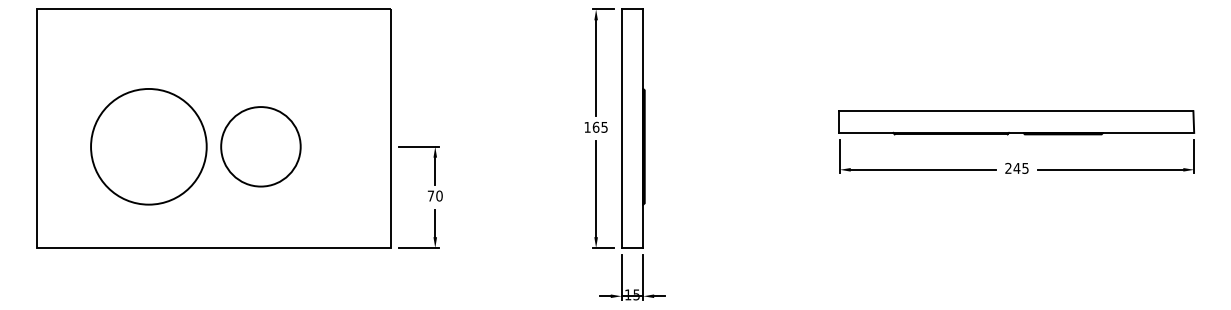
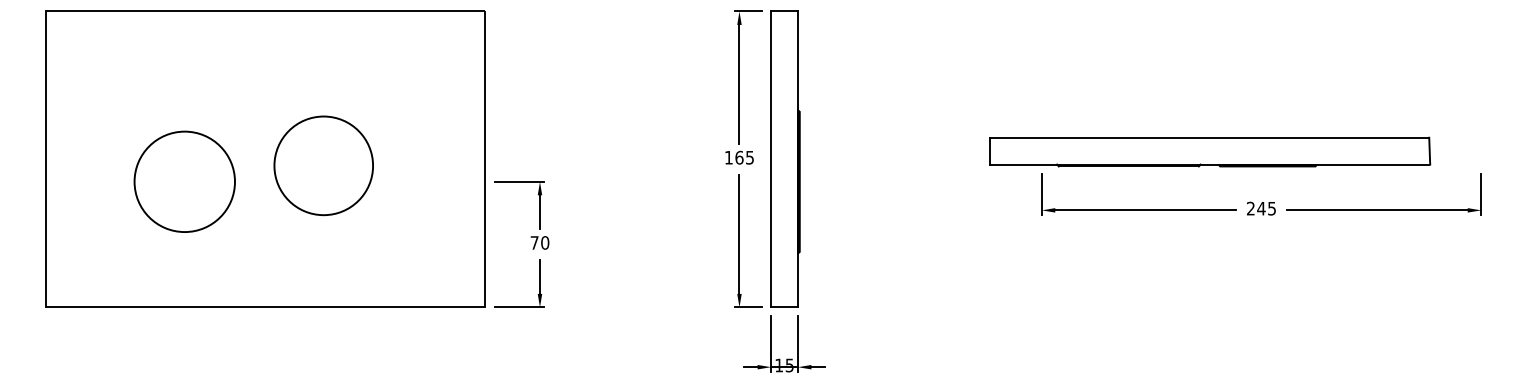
part: (1017, 122) -> (1210, 151), moved
circle: (148, 146) -> (184, 181), size x0.7
circle: (260, 146) -> (323, 165), moved

